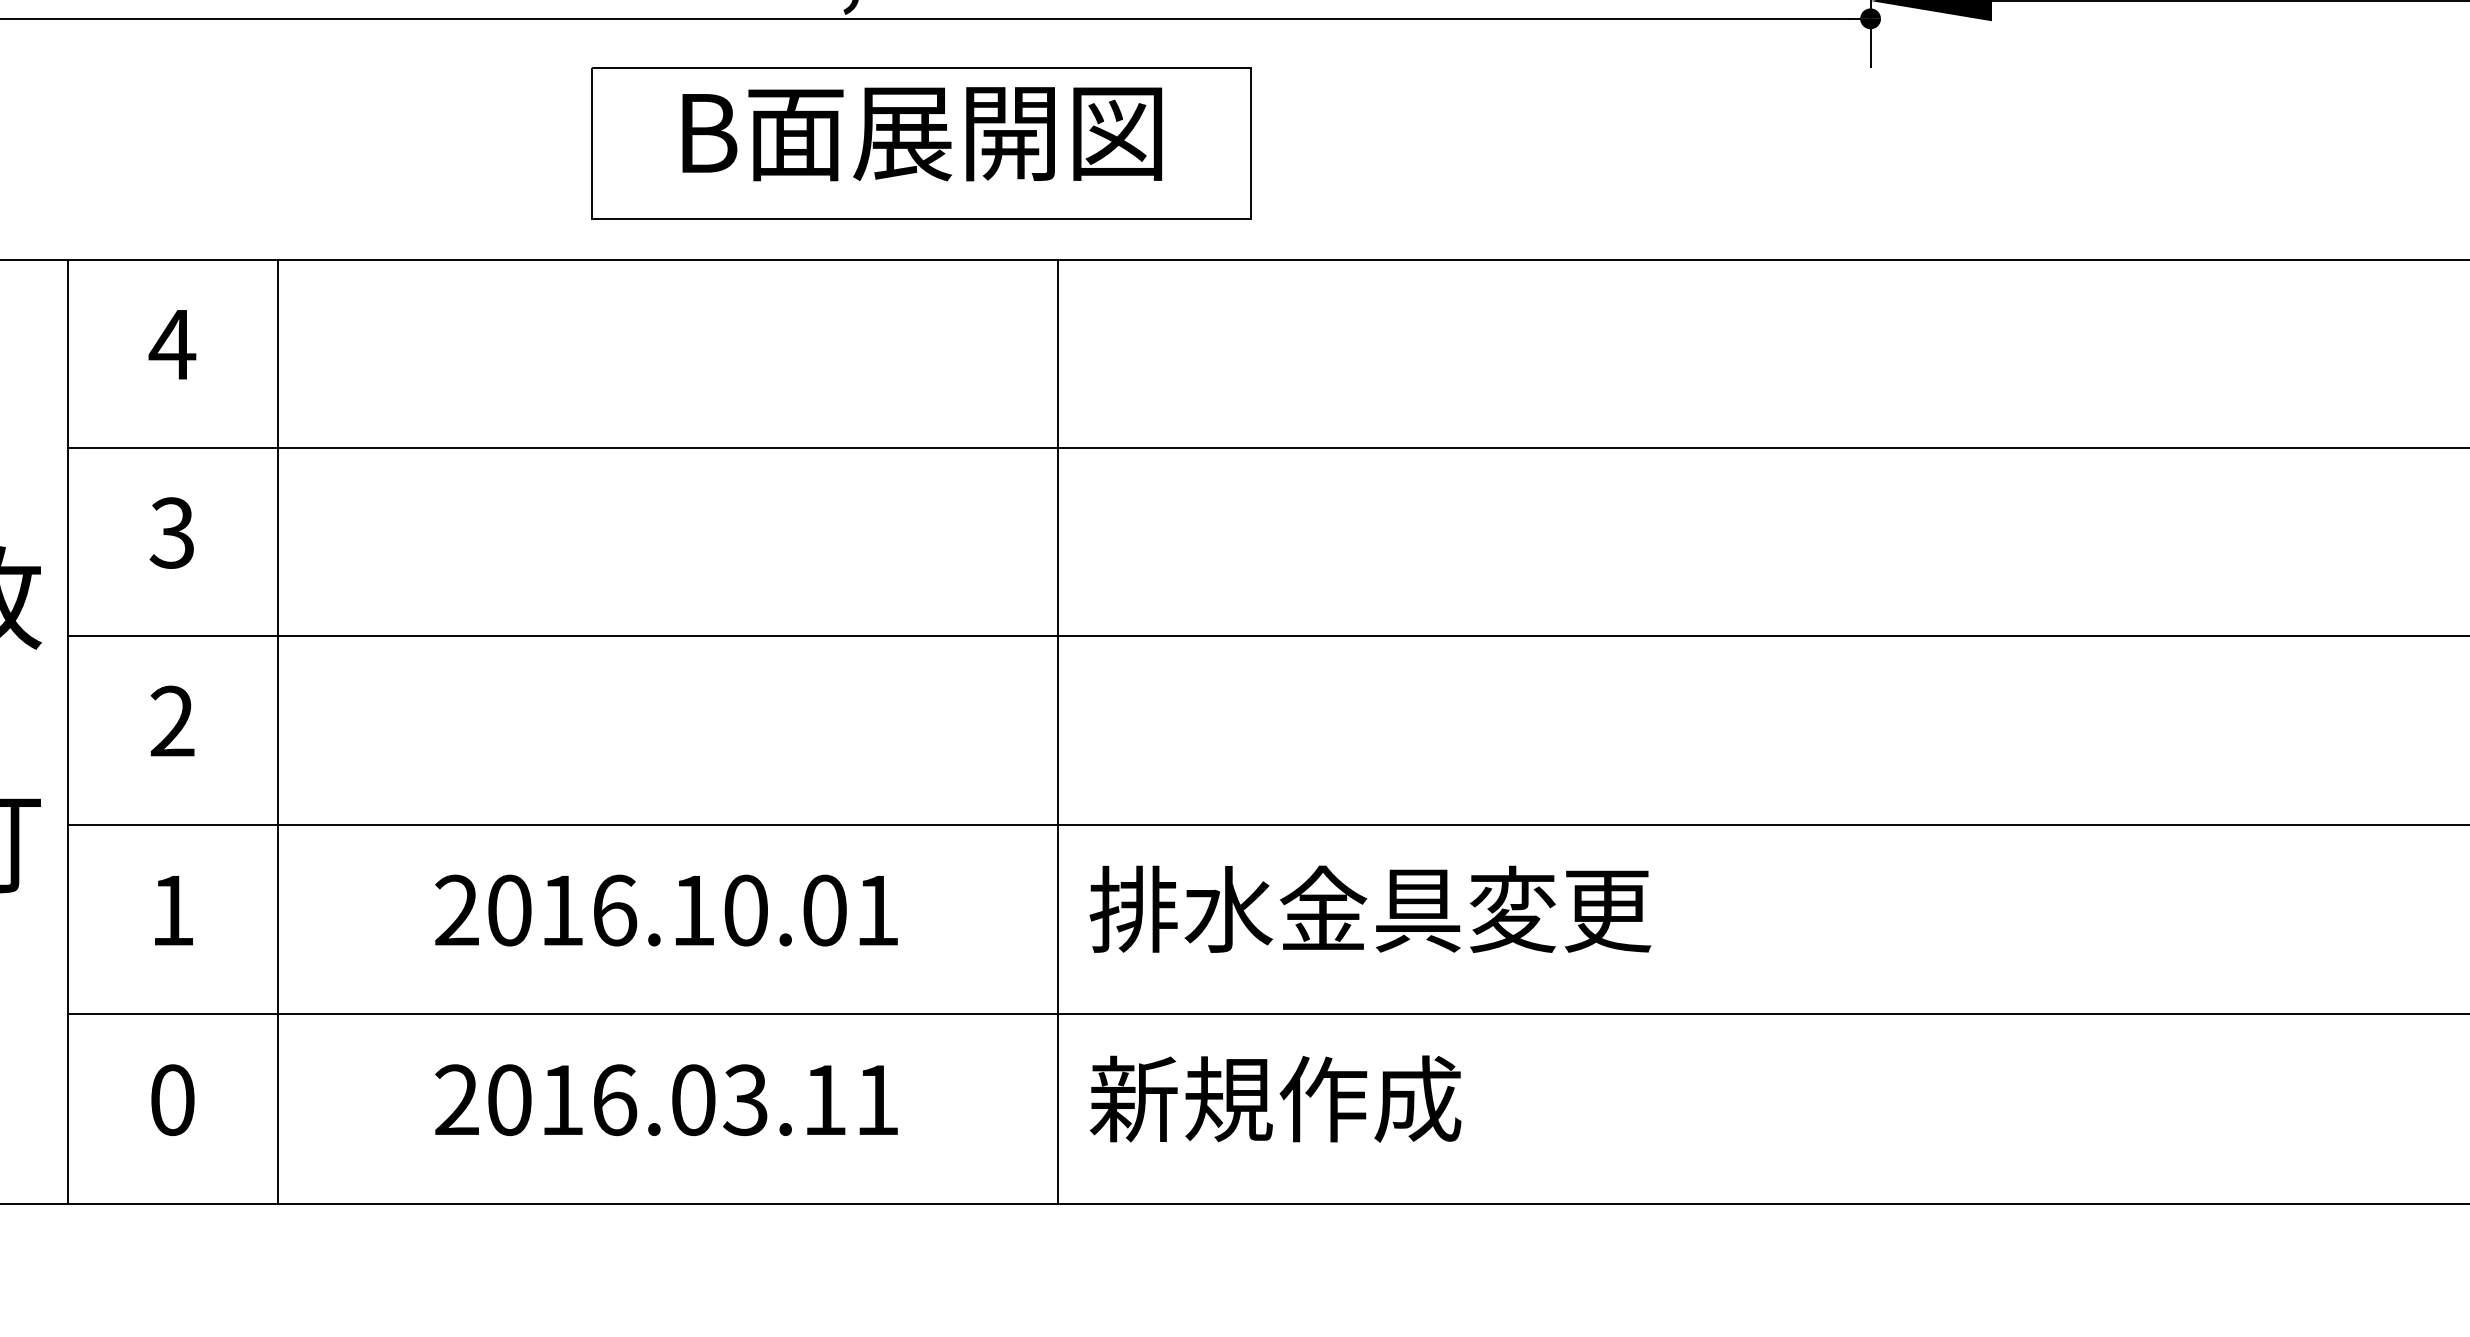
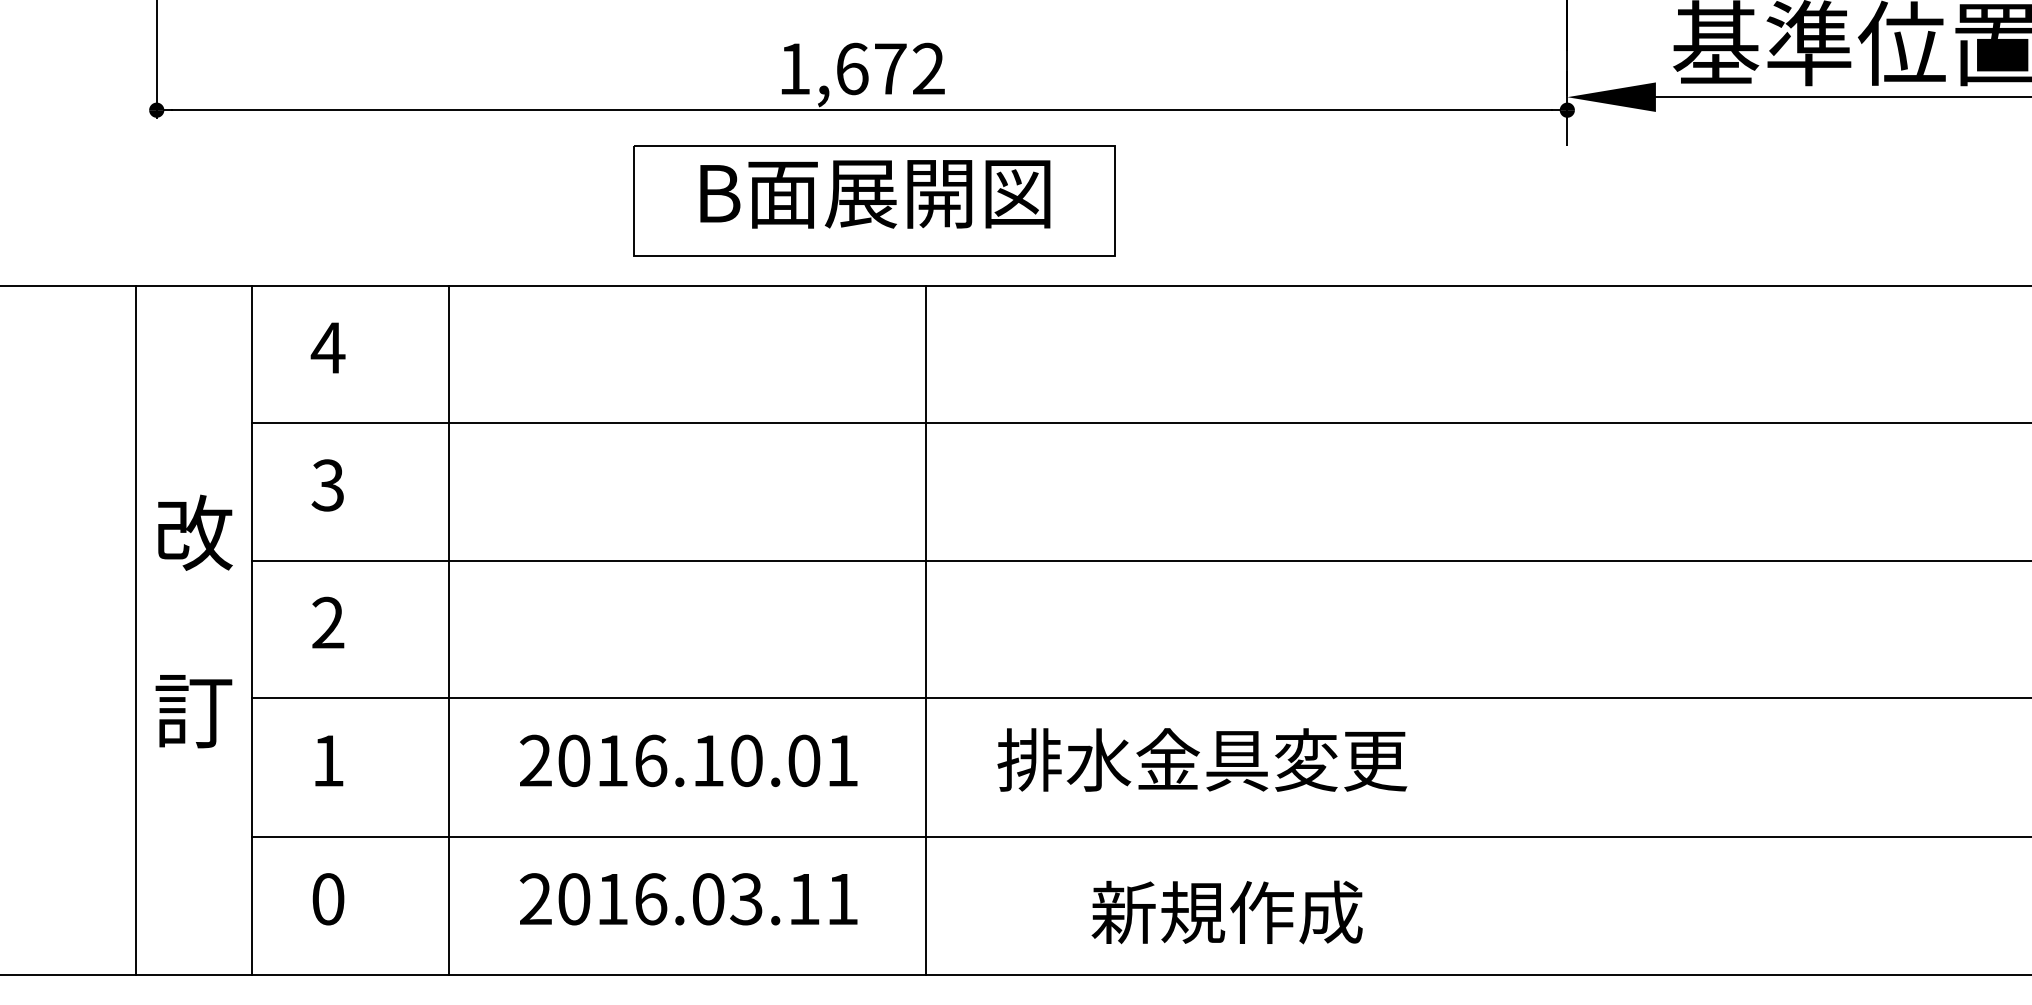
line: (277, 731) -> (448, 630), moved
line: (1058, 731) -> (926, 630), moved
text: (1274, 1099) -> (1226, 912), moved

